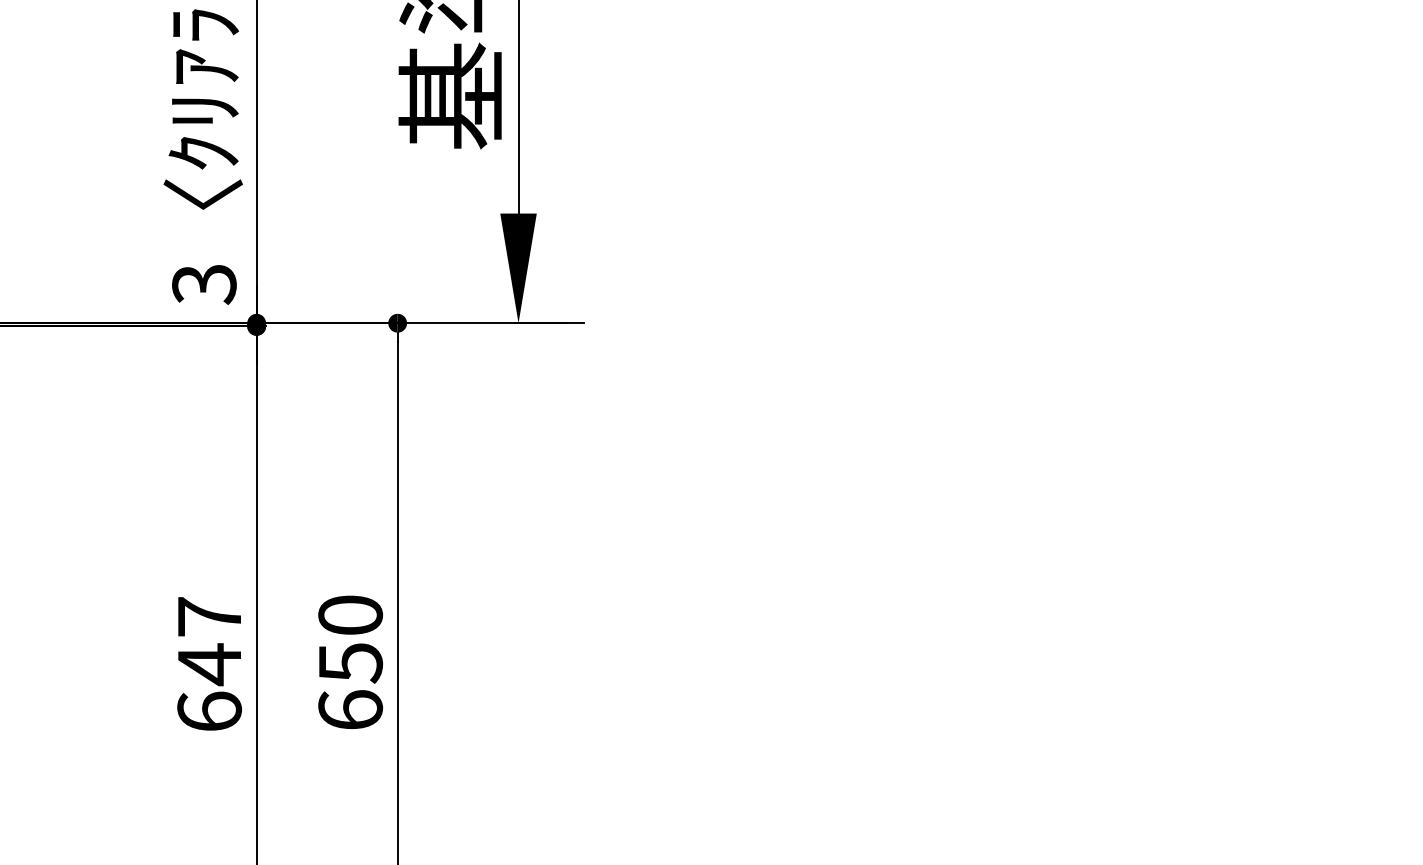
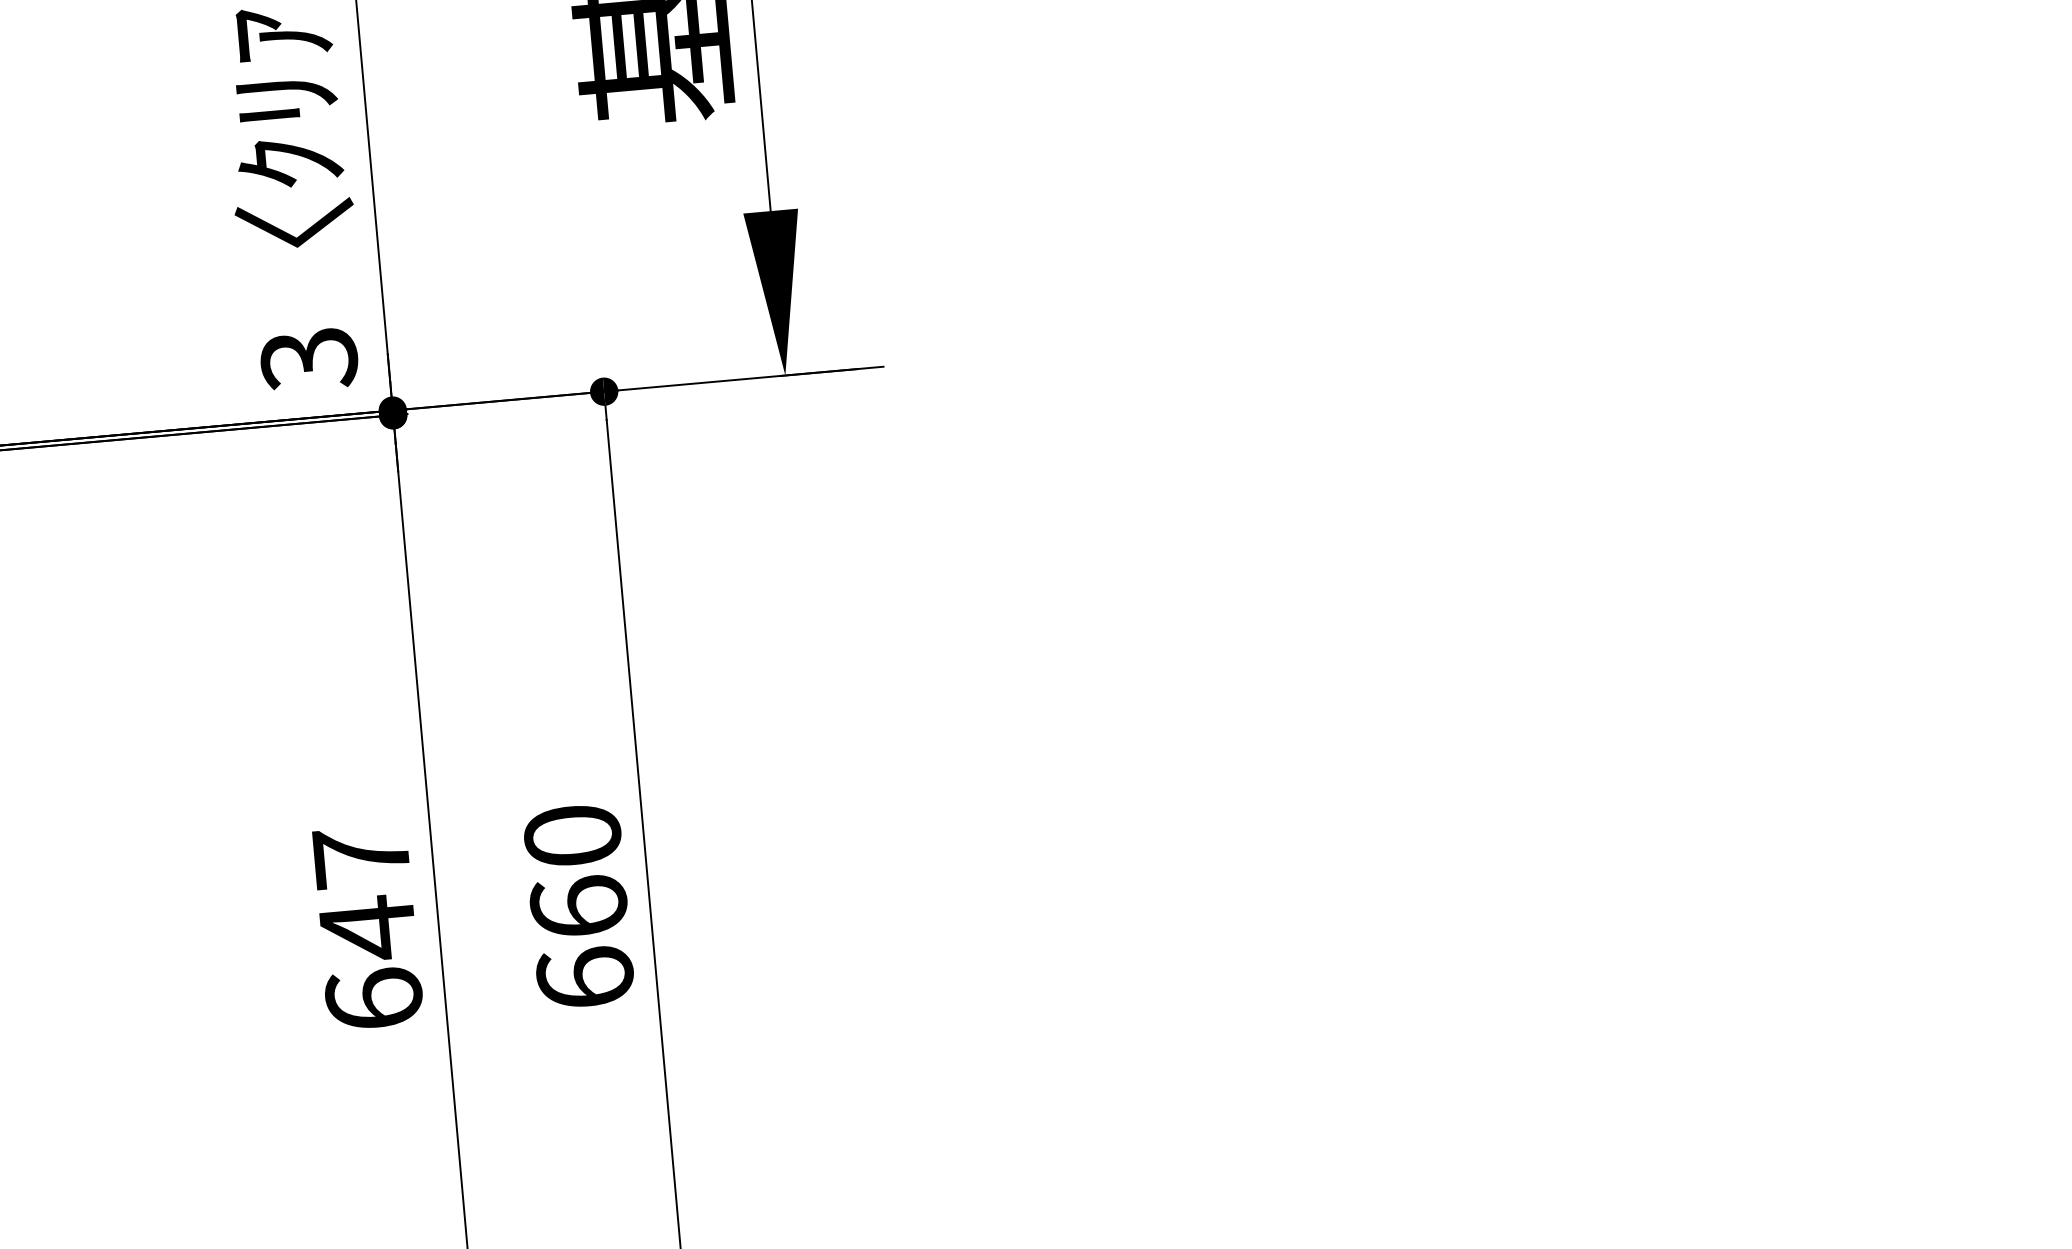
text: (350, 662) -> (578, 906), 650 -> 660

